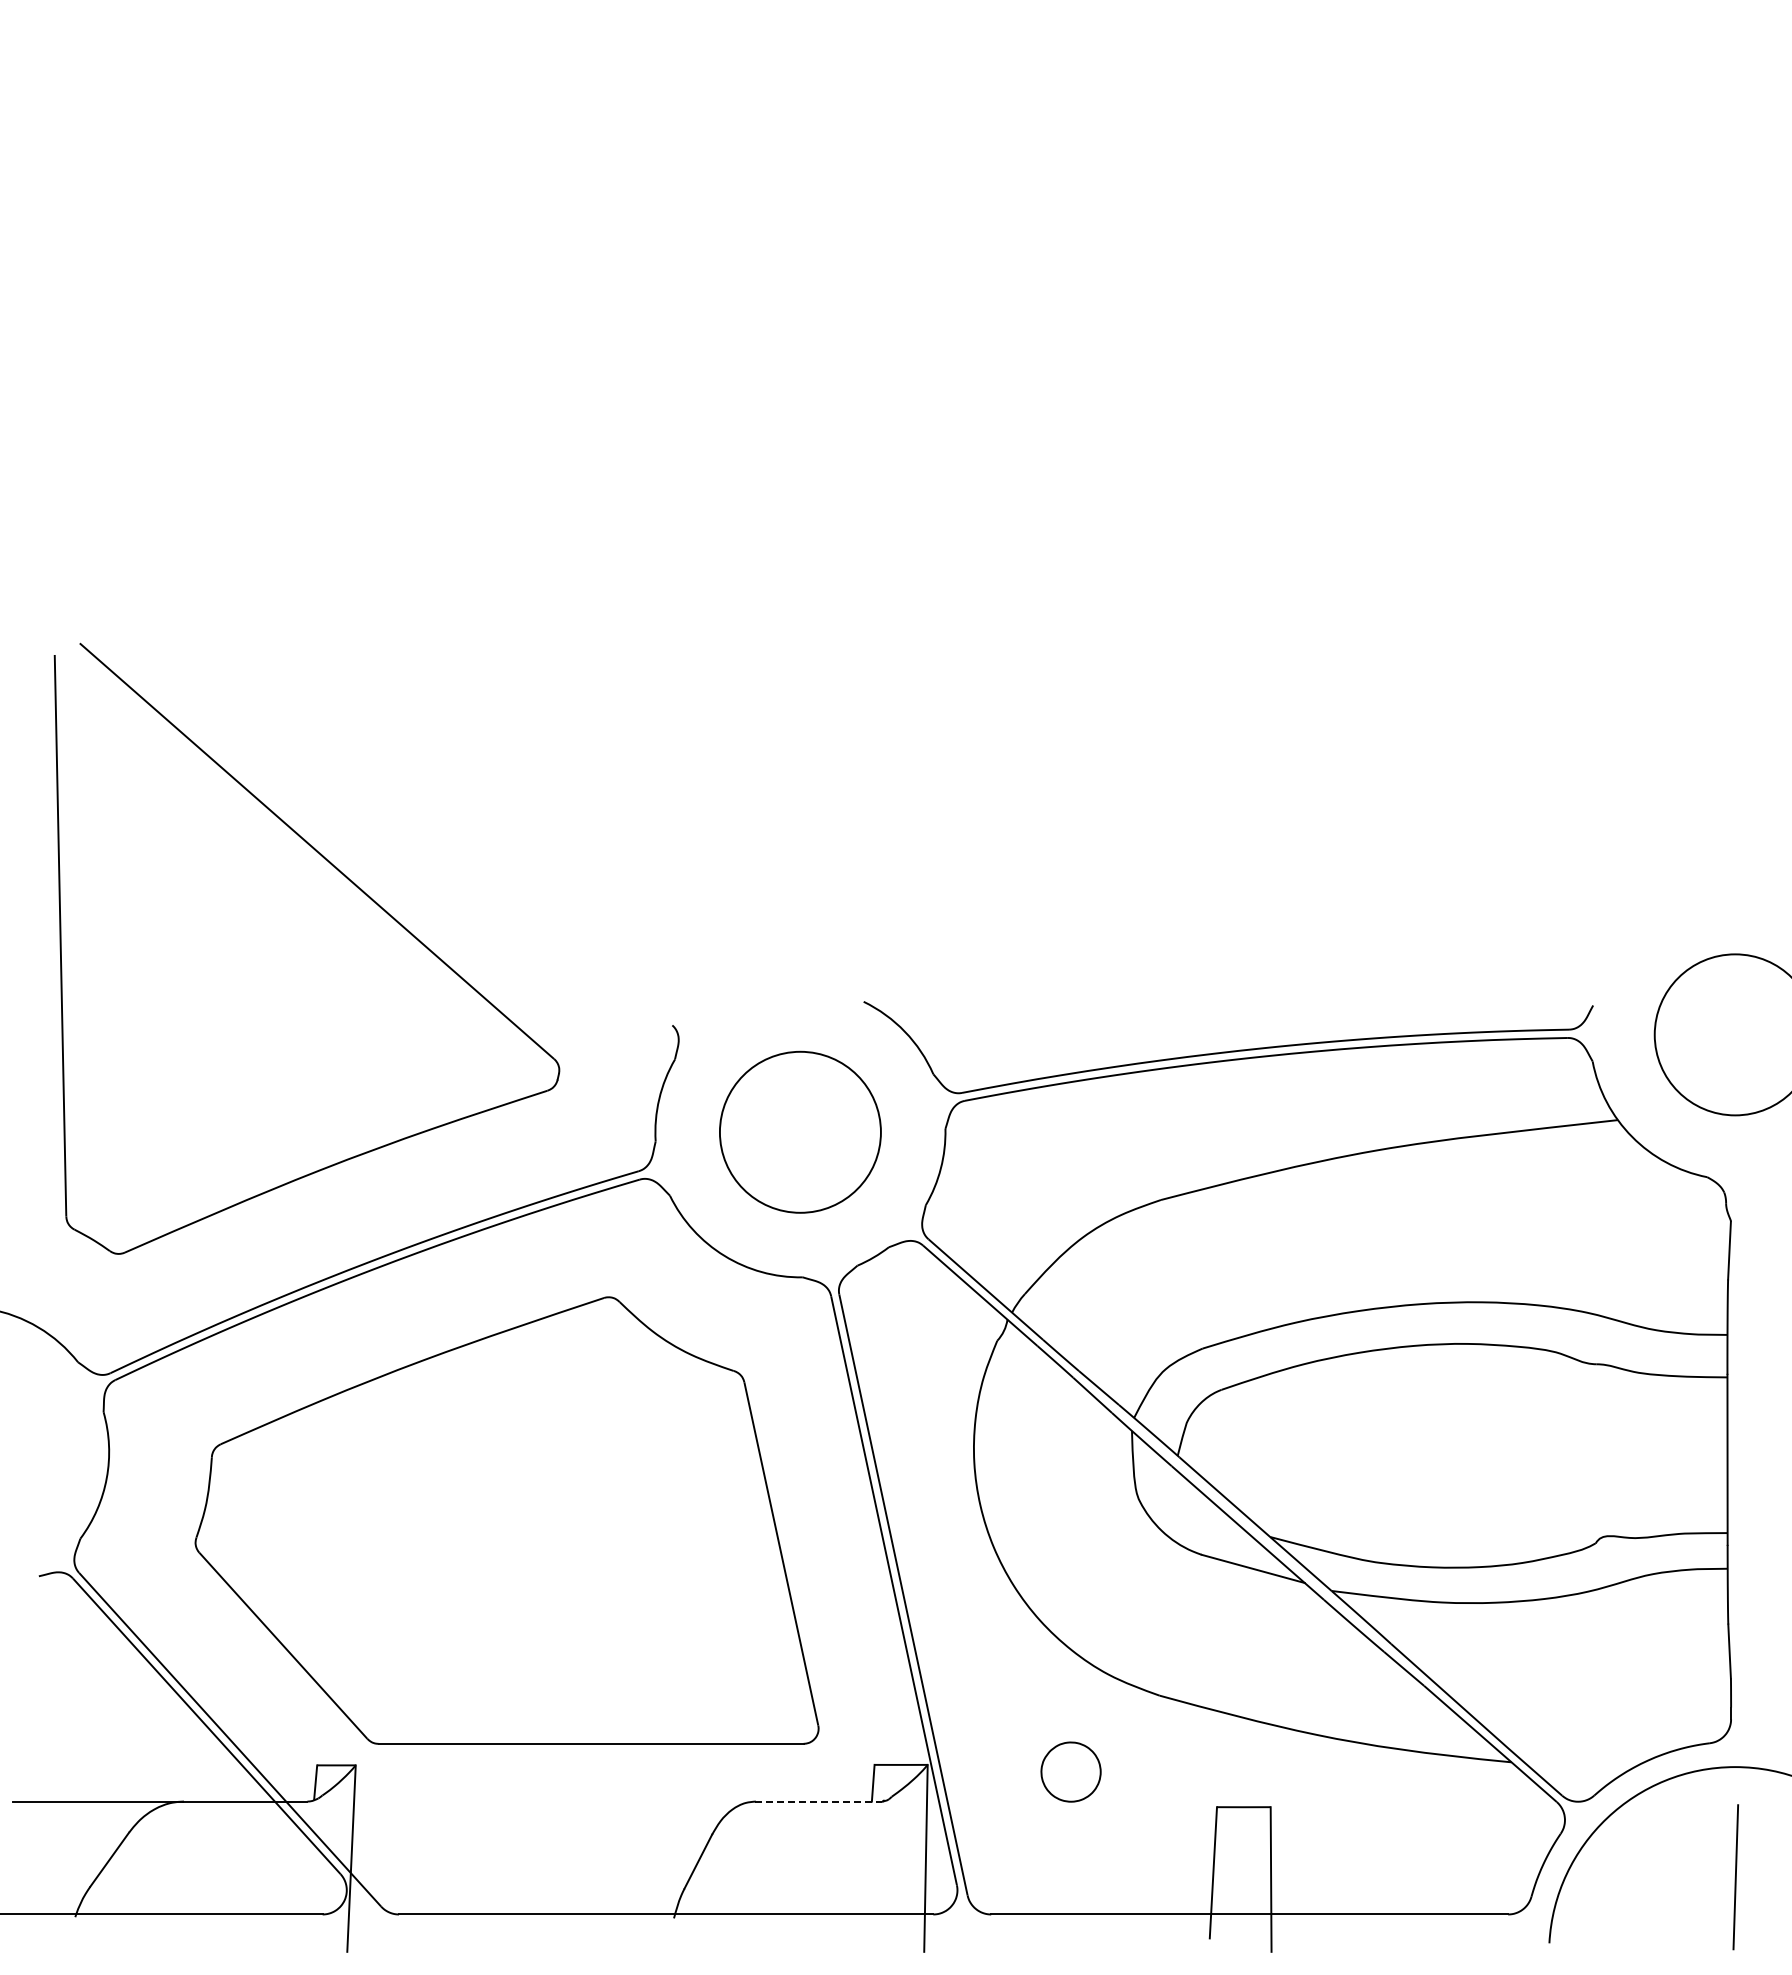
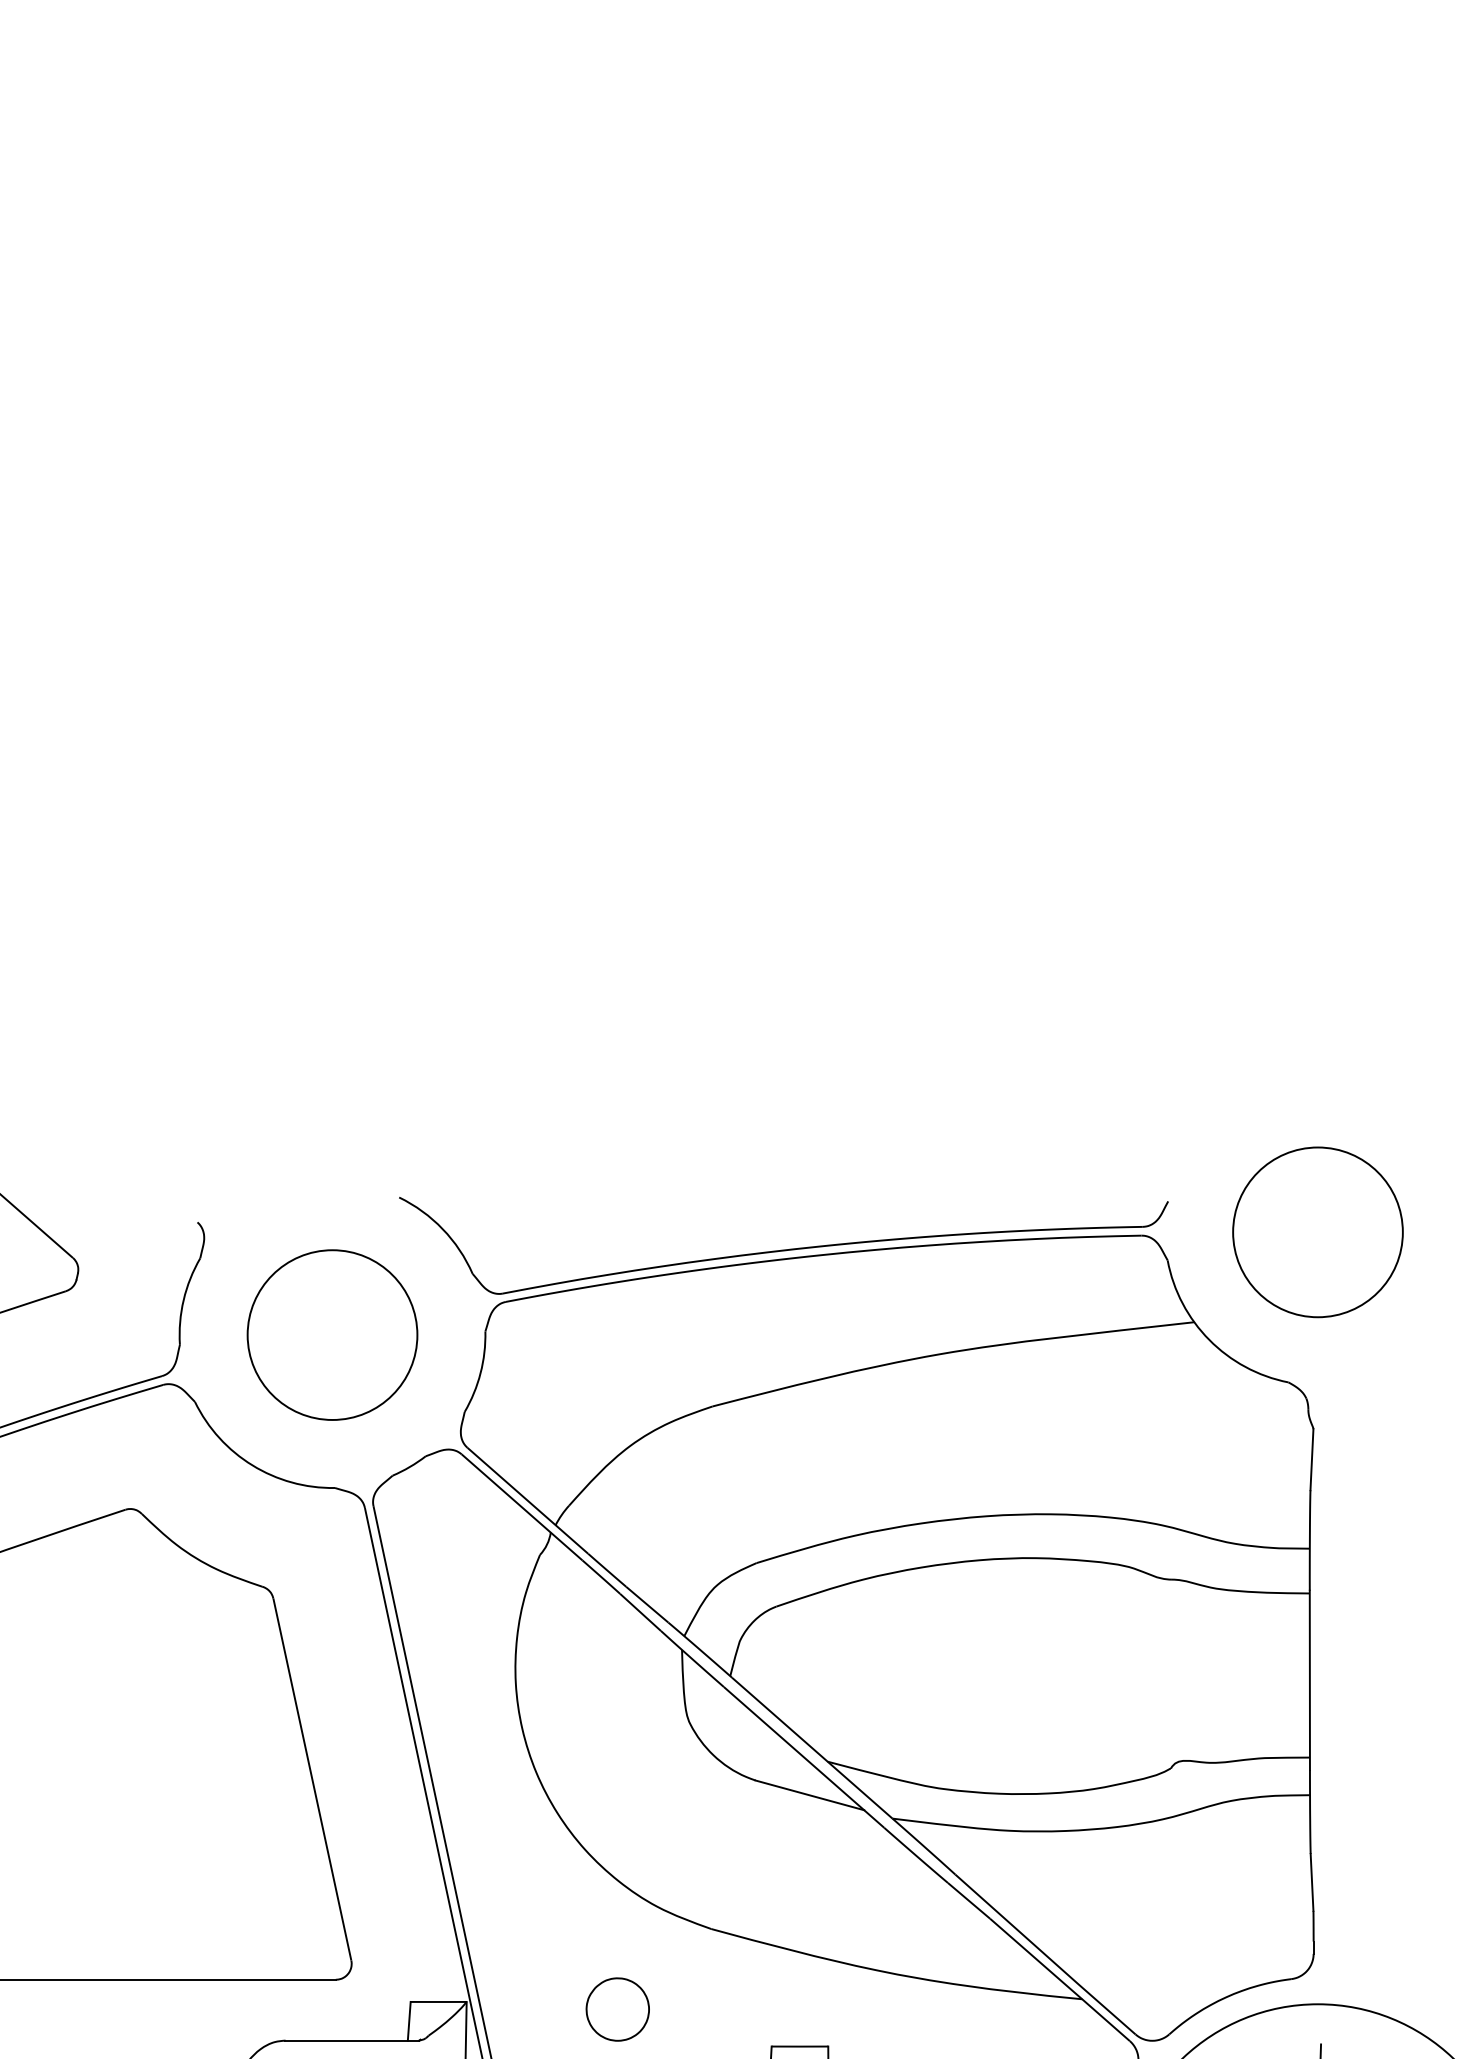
line: (818, 1801) -> (351, 2040), dashed -> solid

